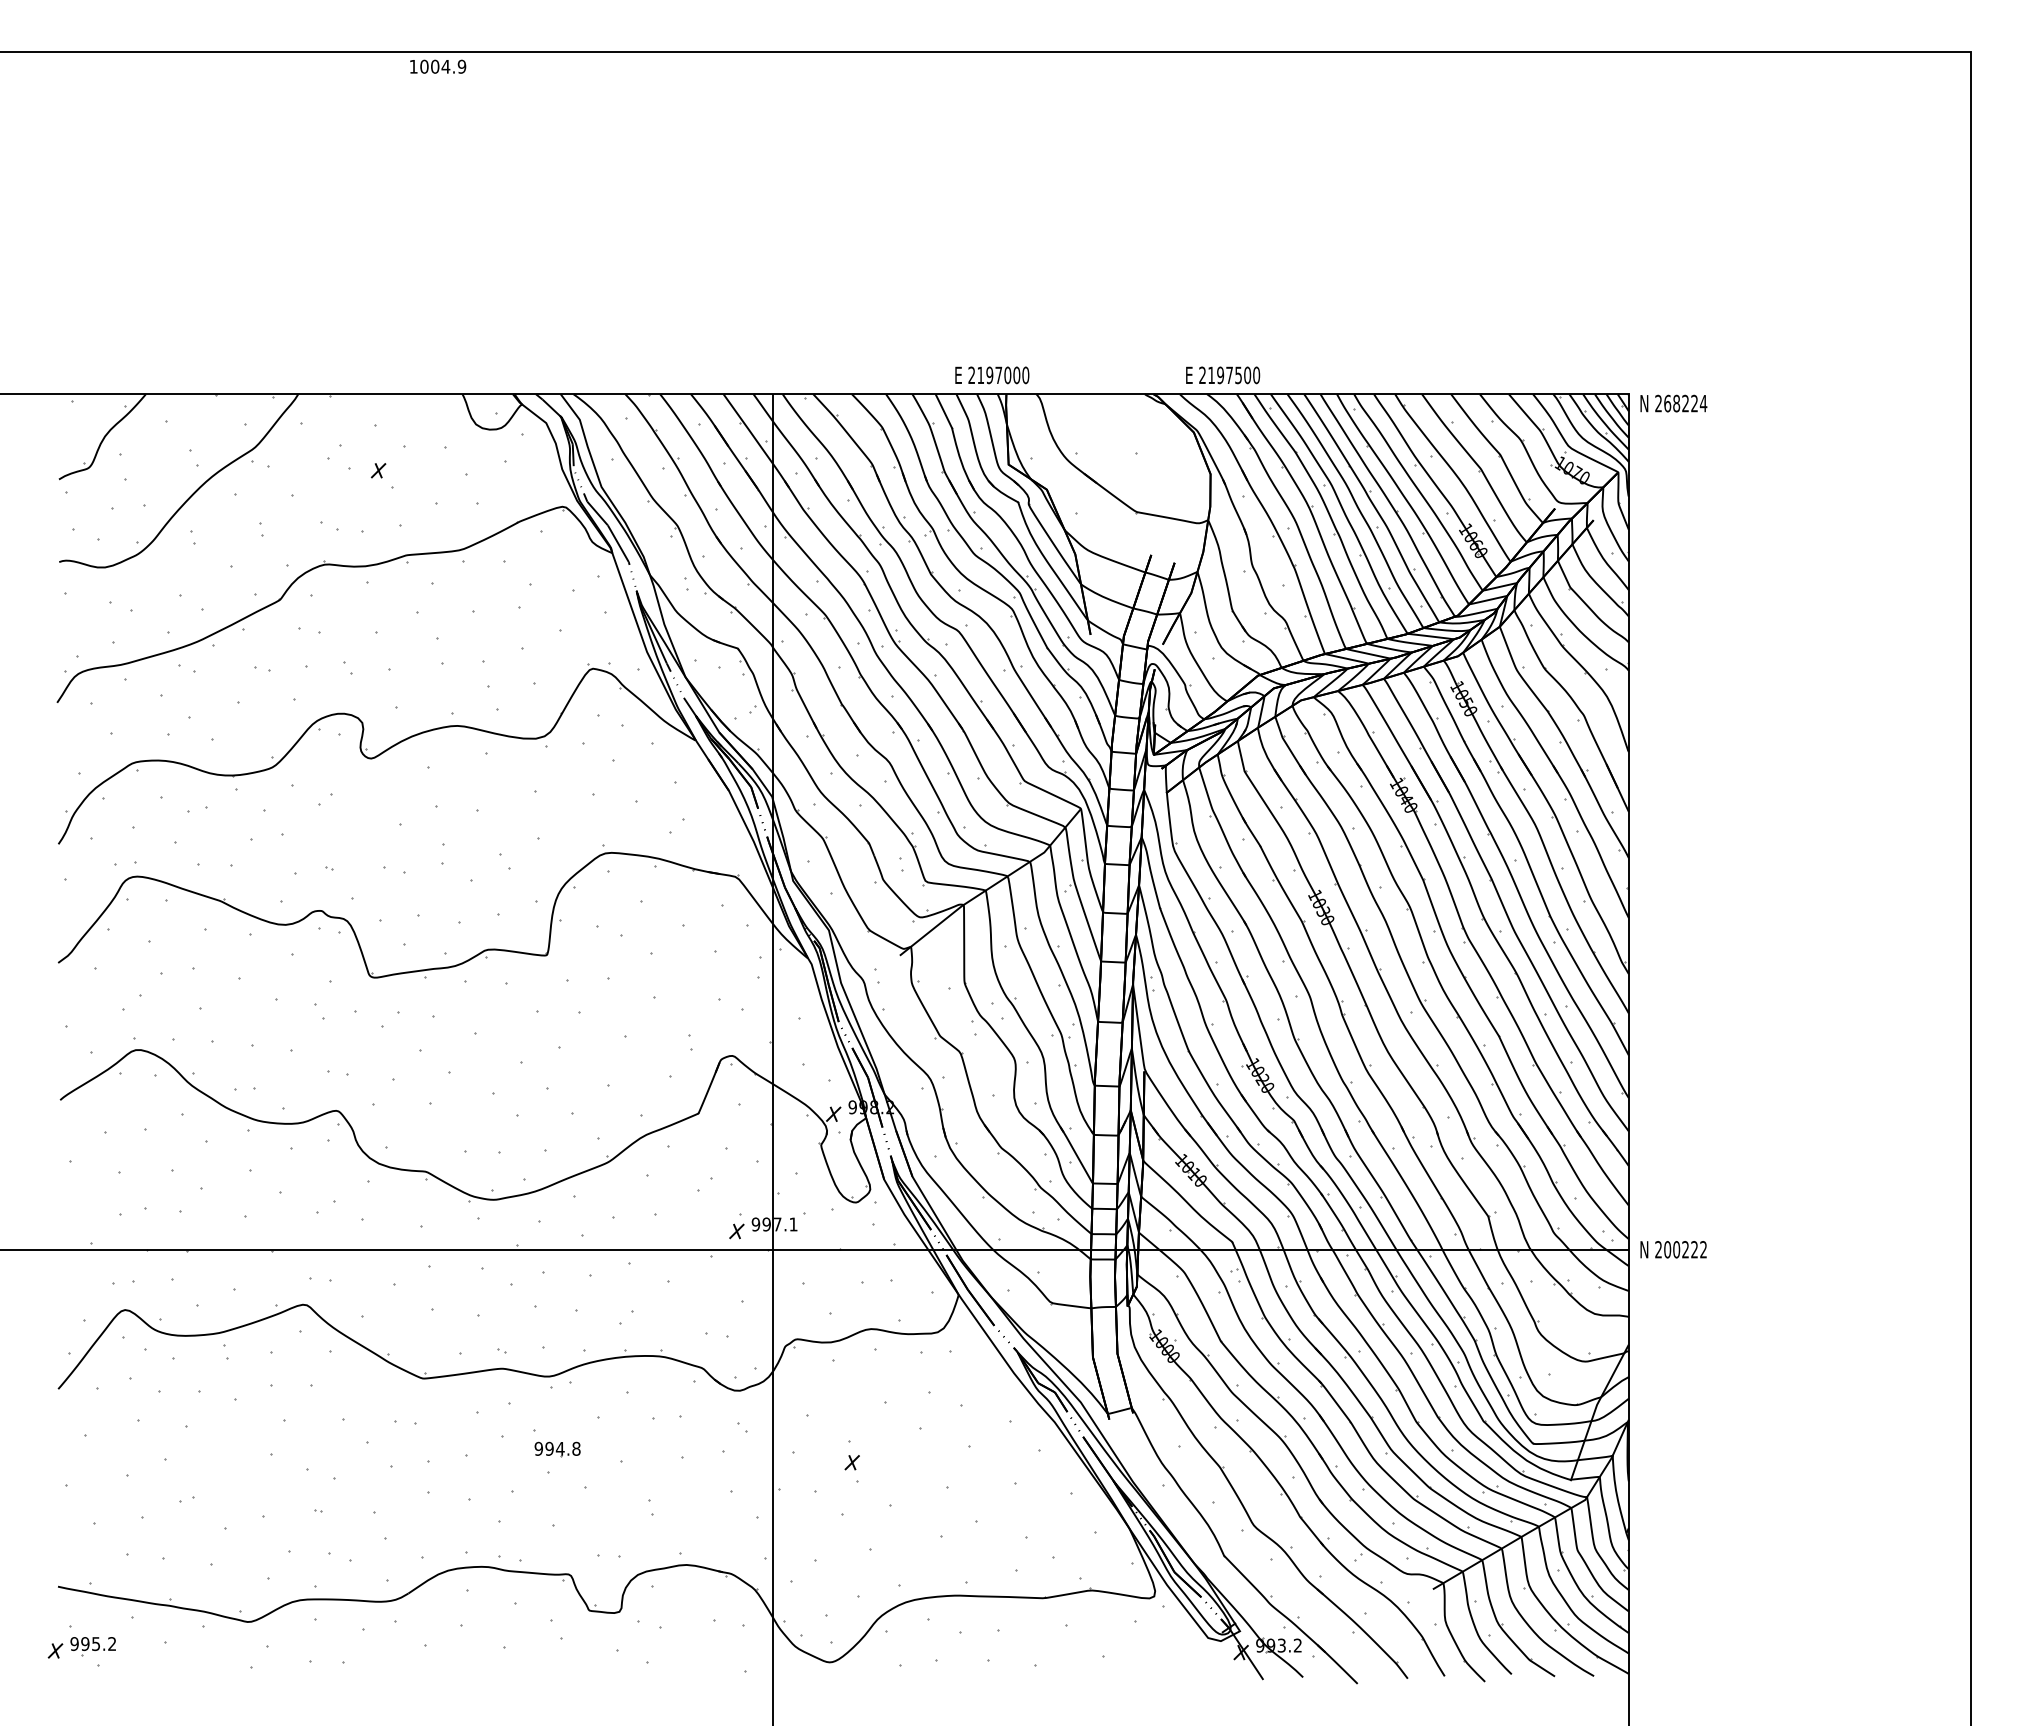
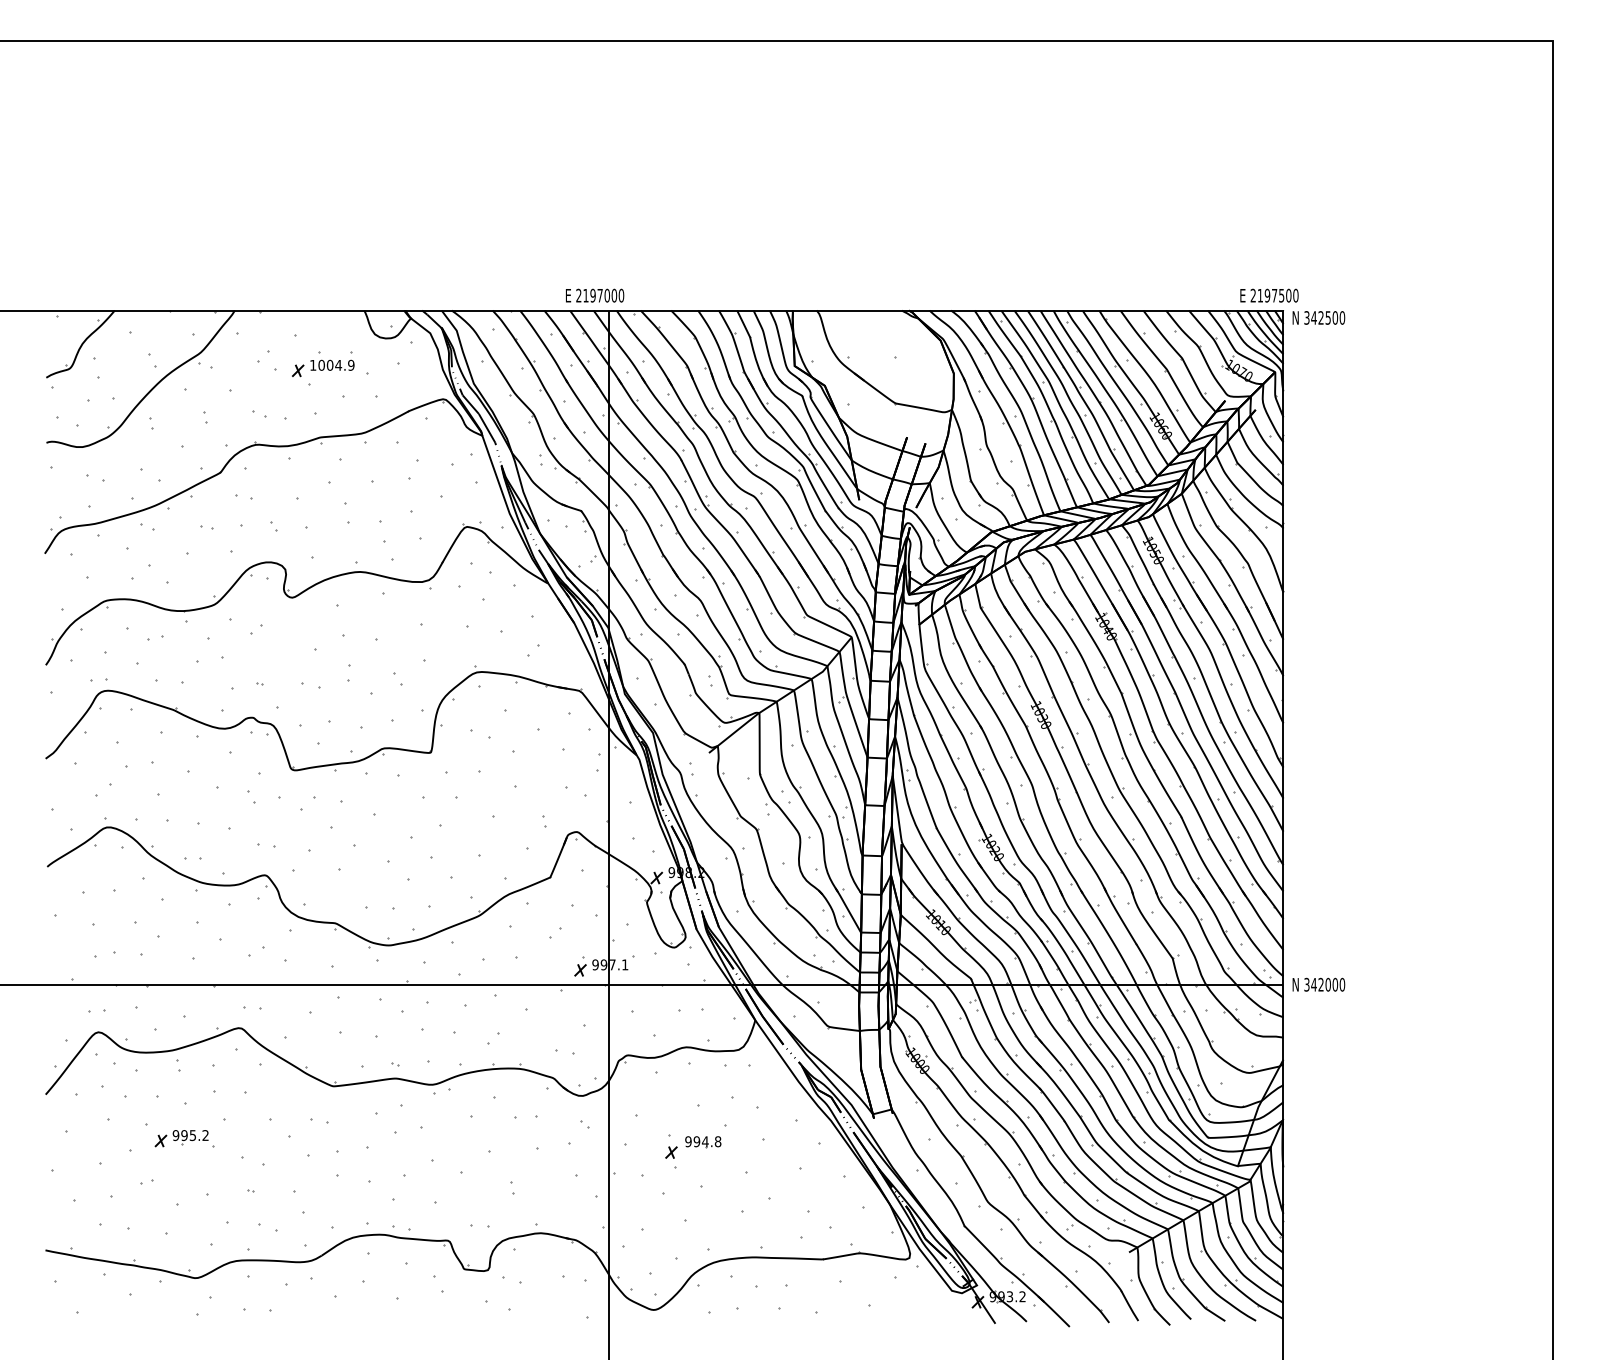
text: (438, 66) -> (332, 365), moved
text: (992, 375) -> (595, 295), moved
text: (1223, 375) -> (1269, 295), moved
text: (1681, 403) -> (1324, 317), 268224 -> 342500
text: (1681, 1249) -> (1324, 984), 200222 -> 342000
part: (557, 1449) -> (703, 1142), moved
part: (81, 1647) -> (181, 1138), moved

